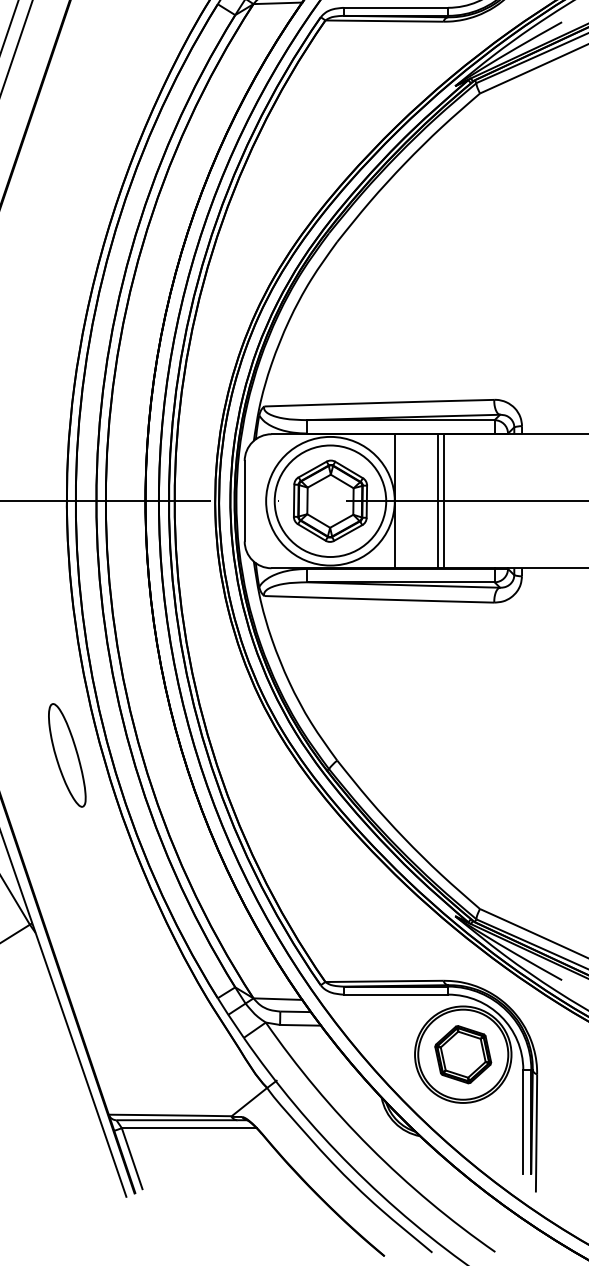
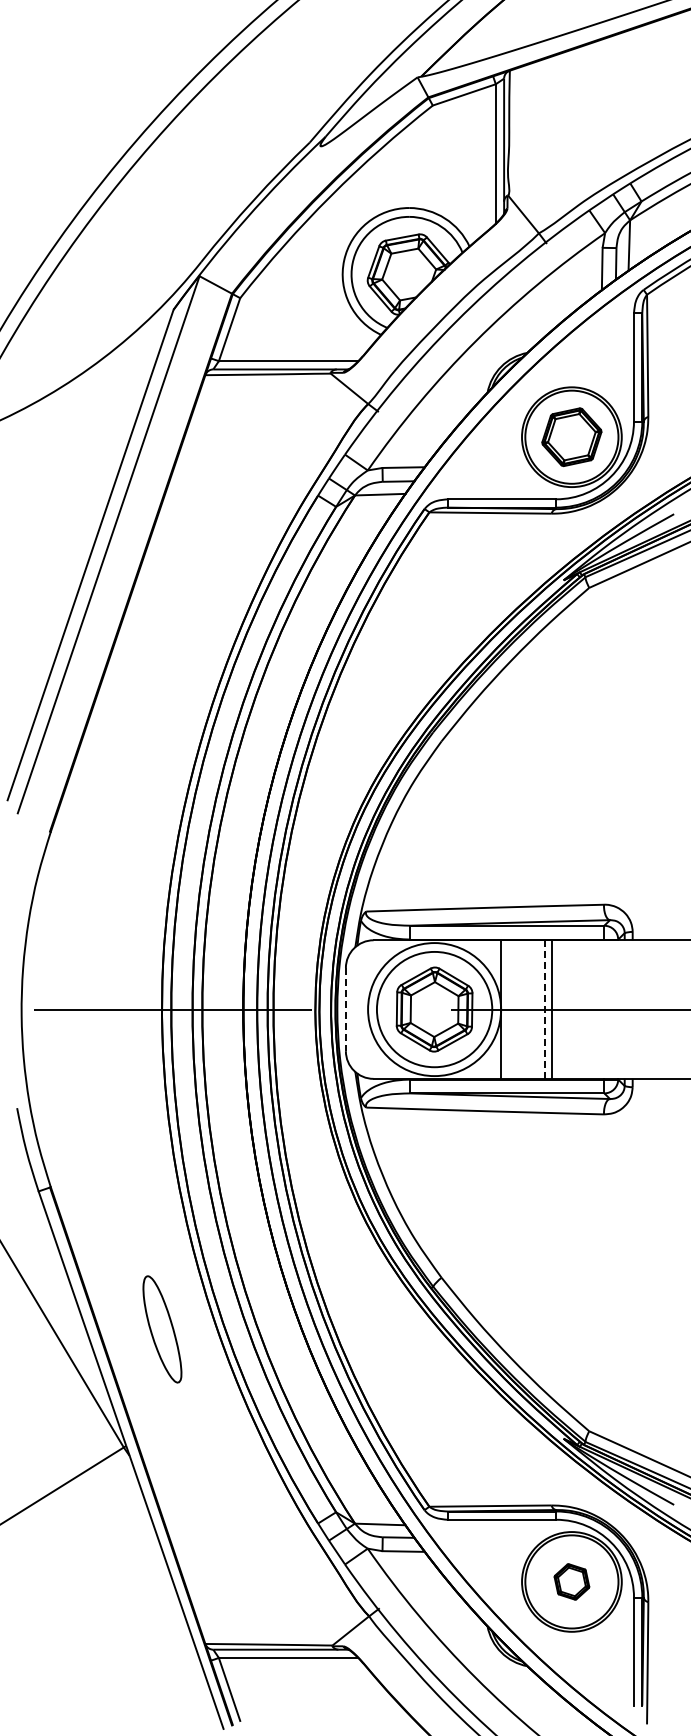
line: (244, 501) -> (345, 1009), solid -> dashed
line: (437, 502) -> (545, 1010), solid -> dashed
part: (67, 755) -> (162, 1329), moved
part: (462, 1054) -> (571, 1581), size x0.6

